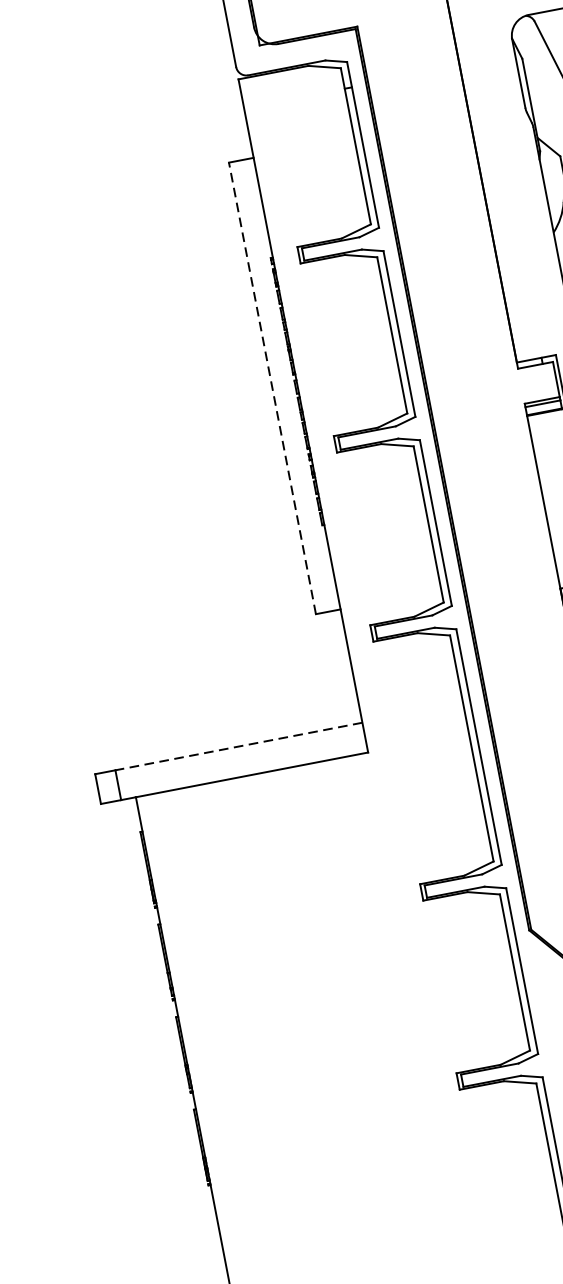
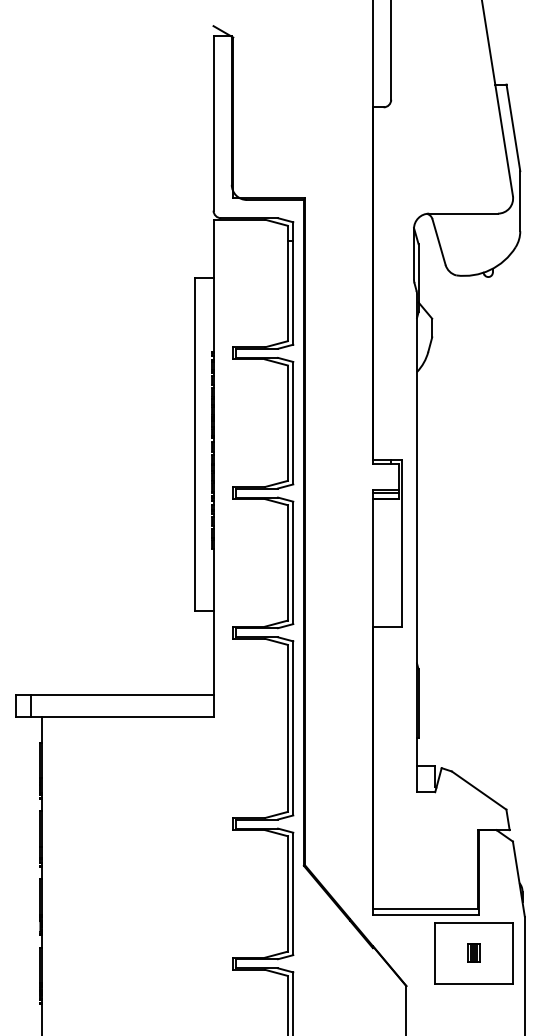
line: (272, 388) -> (195, 444), dashed -> solid
line: (237, 747) -> (121, 695), dashed -> solid

